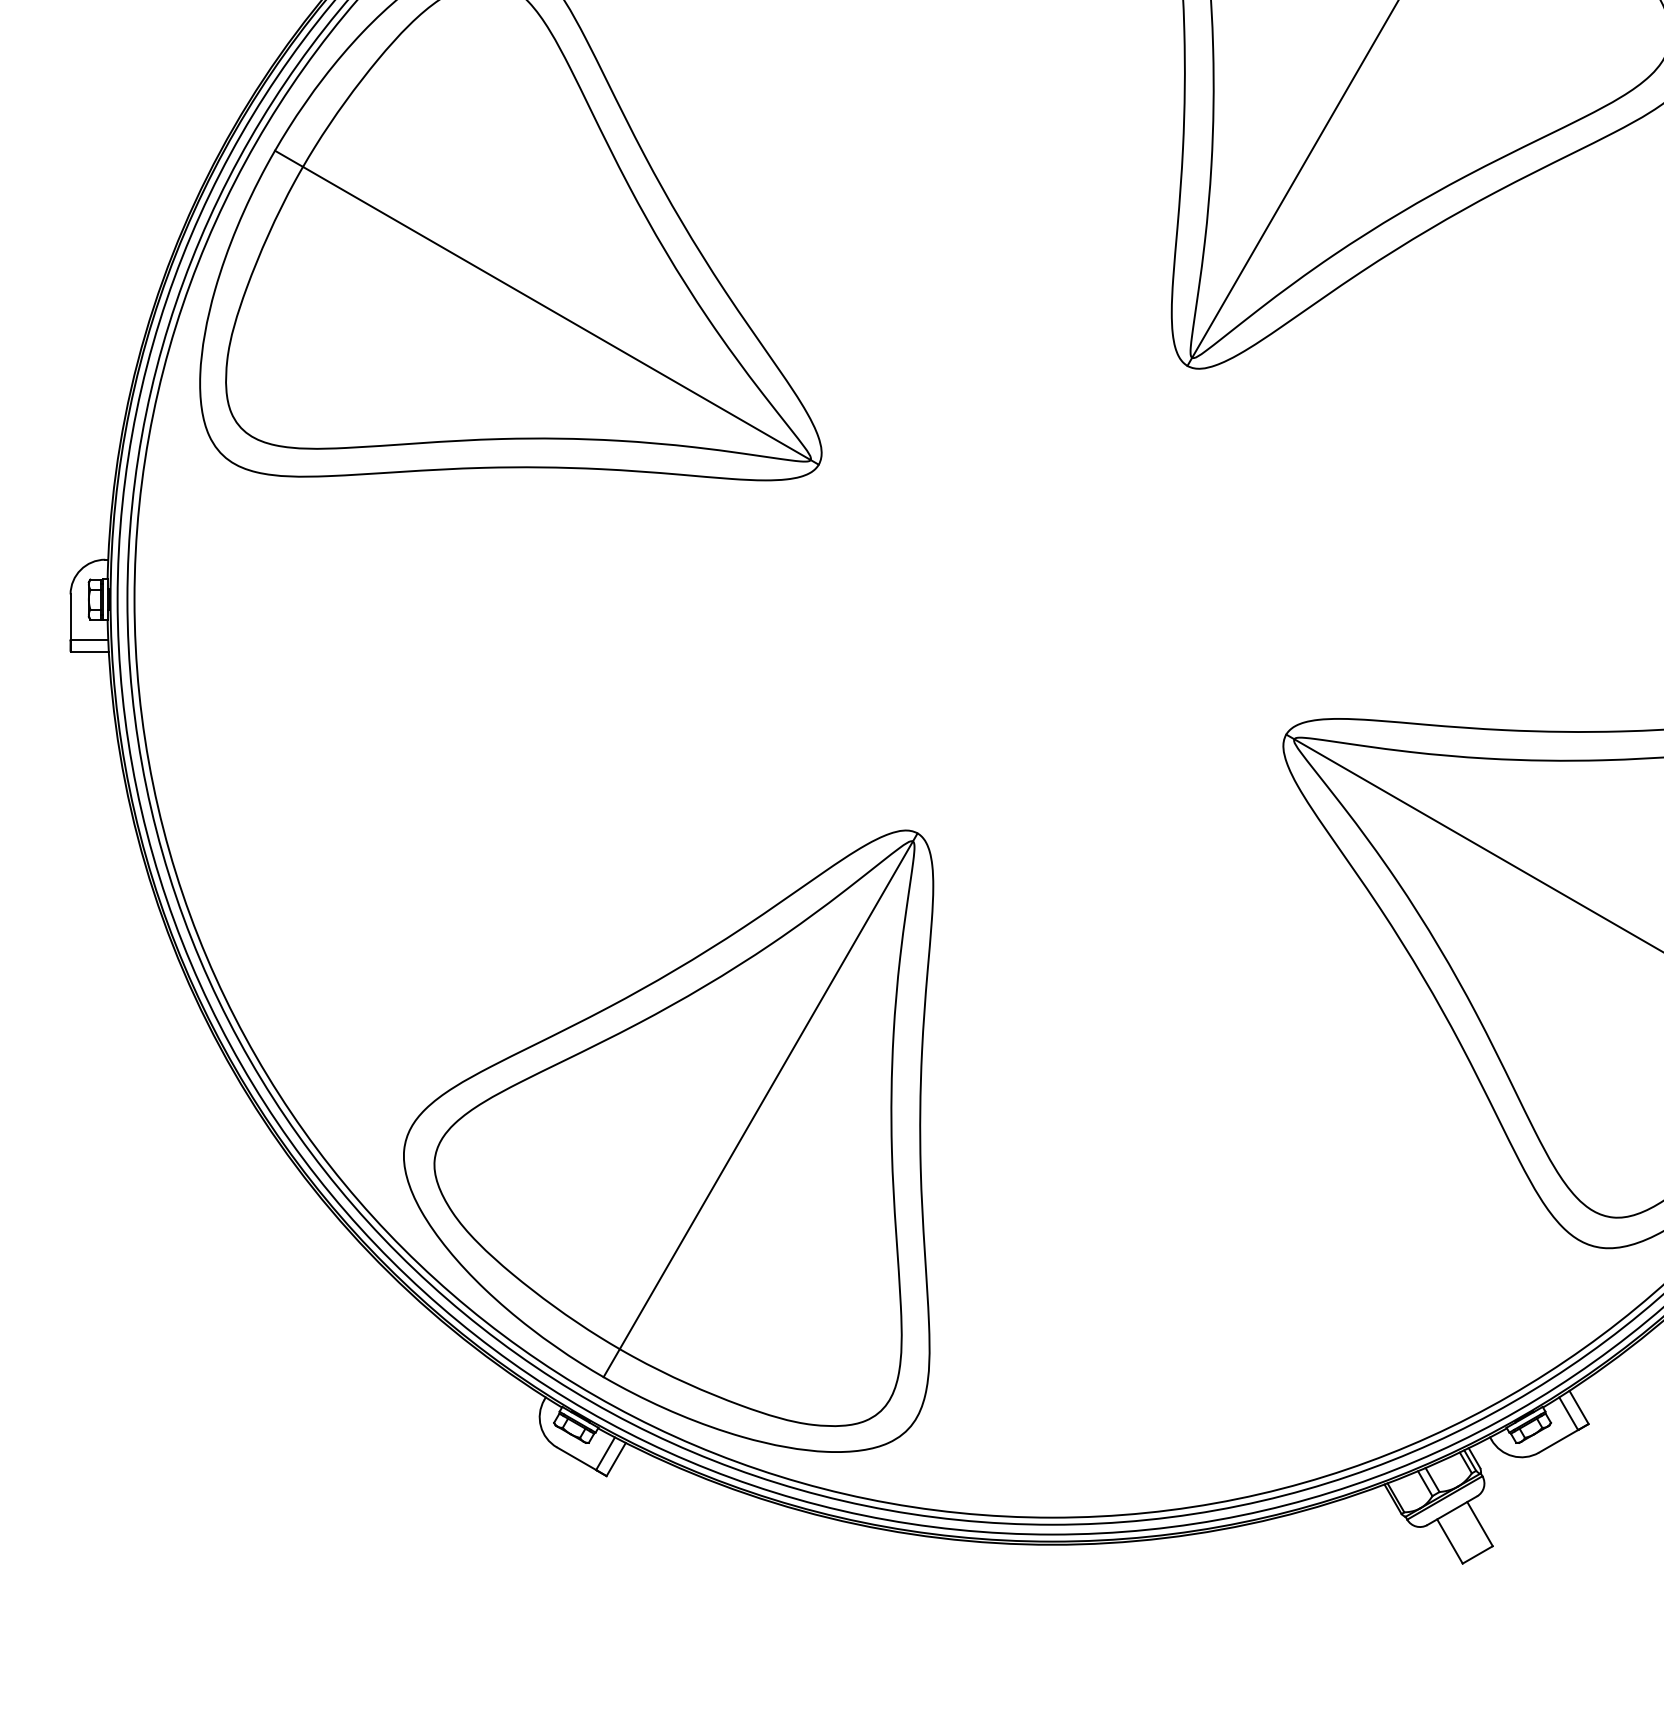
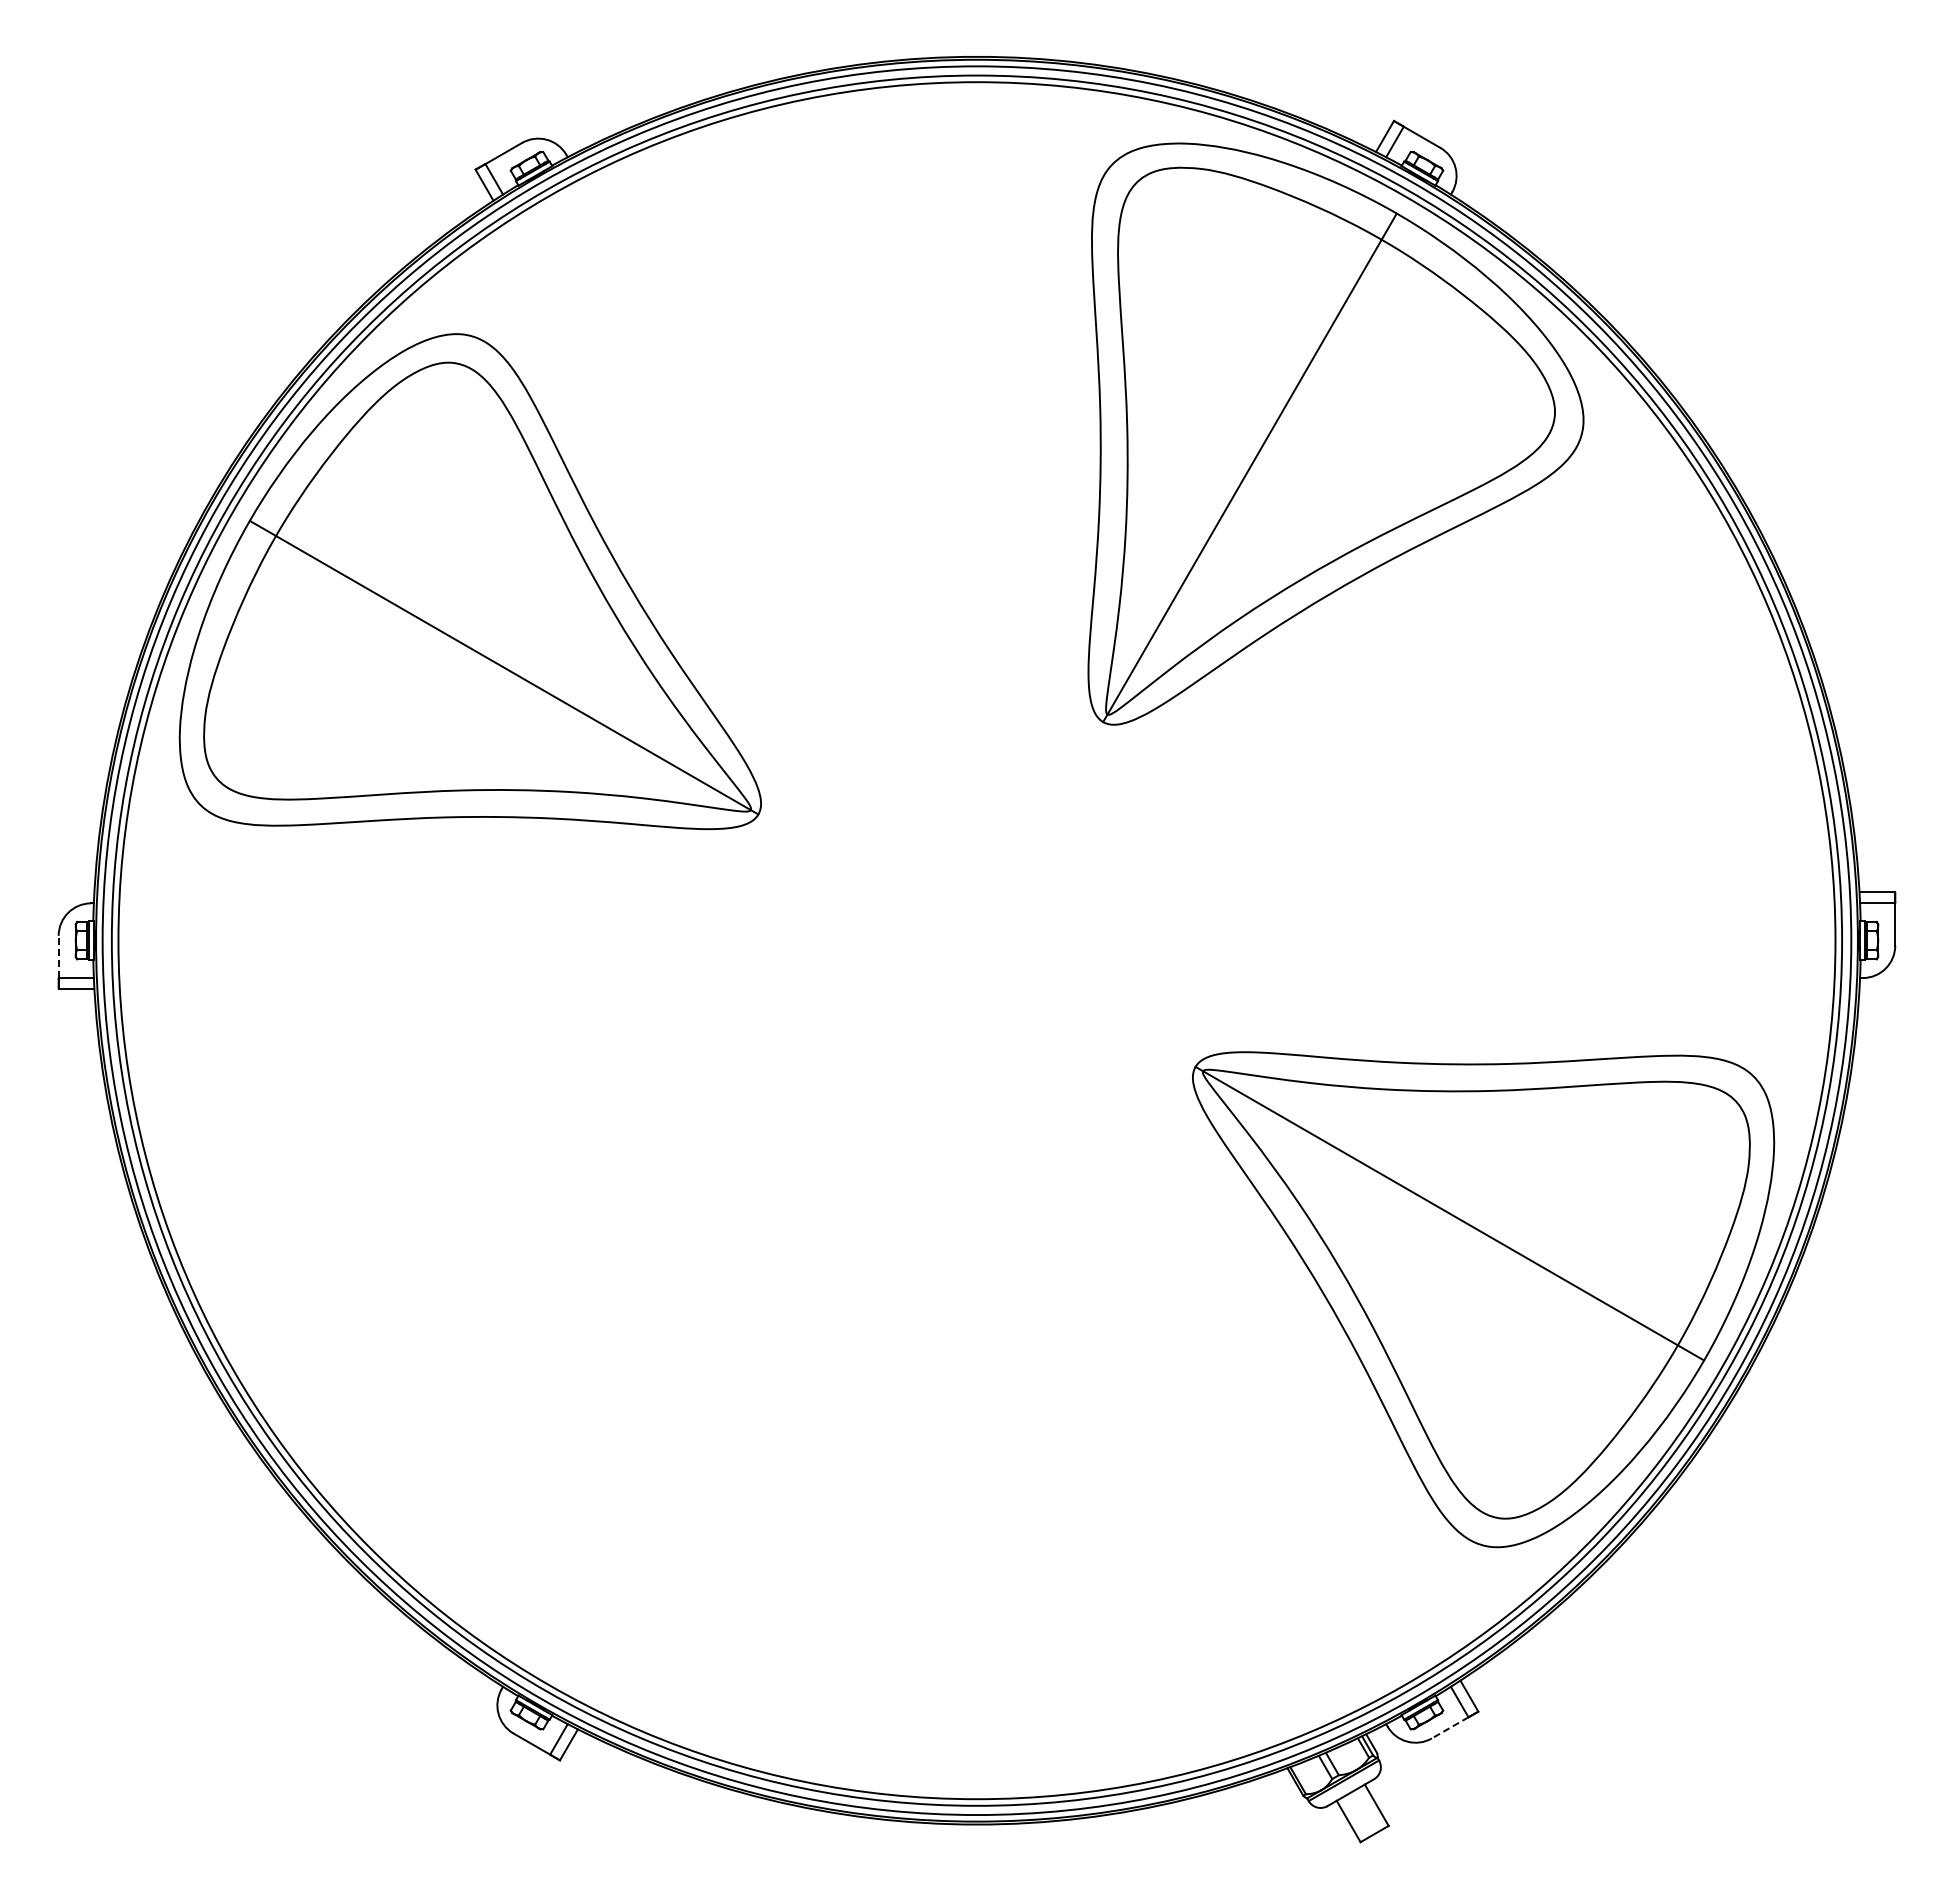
line: (70, 616) -> (58, 956), solid -> dashed
part: (668, 1140) -> (617, 1446), removed
line: (1557, 1442) -> (1449, 1728), solid -> dashed

